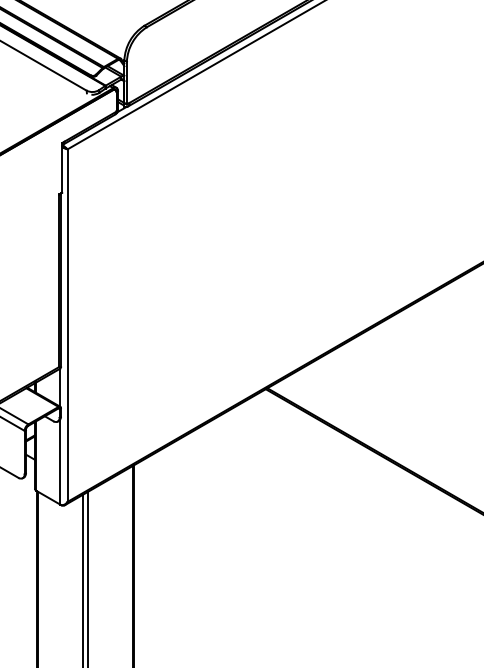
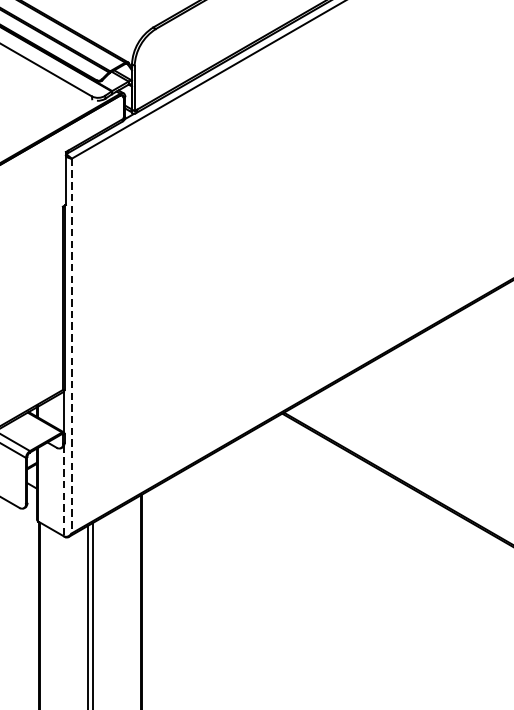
line: (67, 326) -> (71, 347), solid -> dashed
line: (60, 462) -> (64, 491), solid -> dashed

